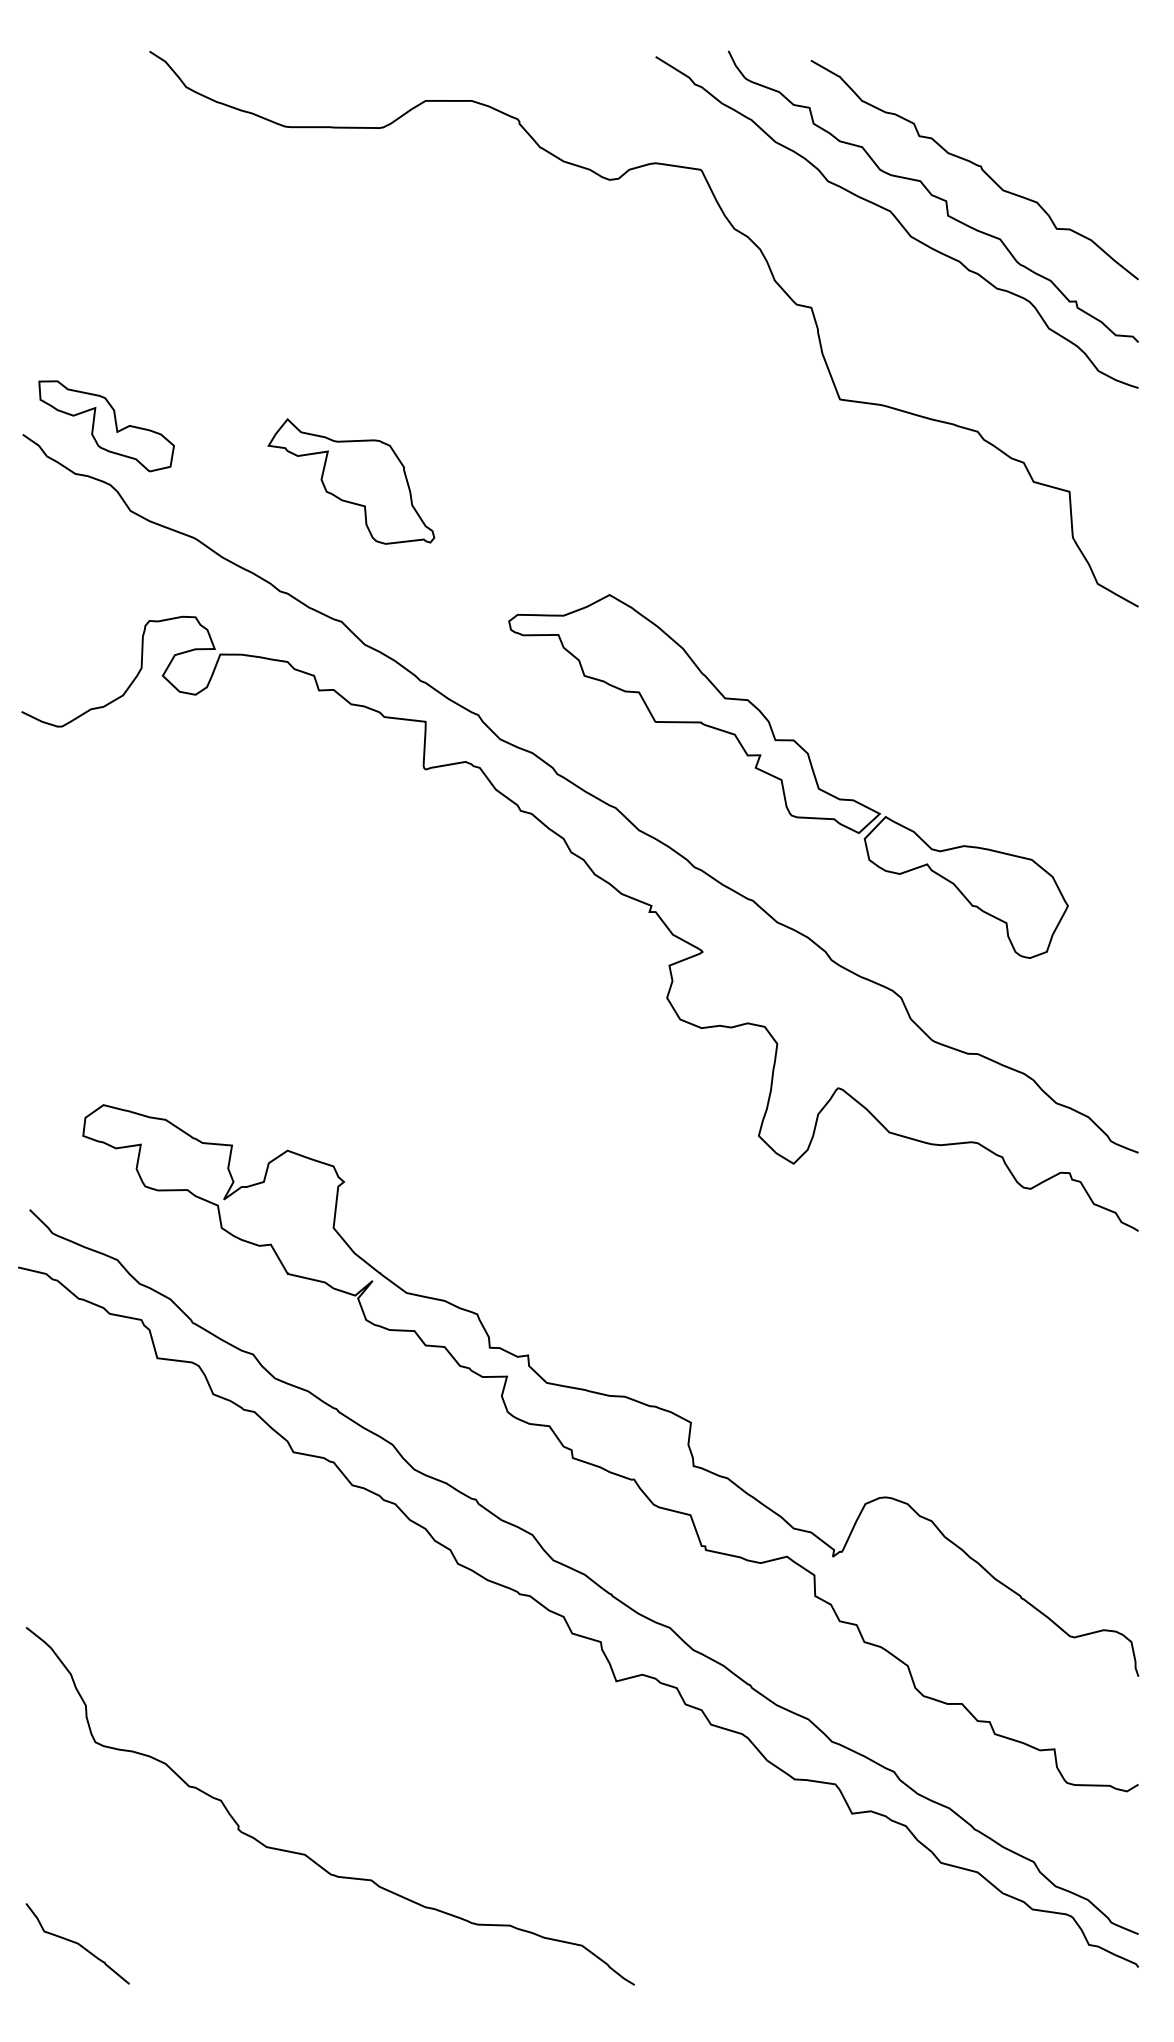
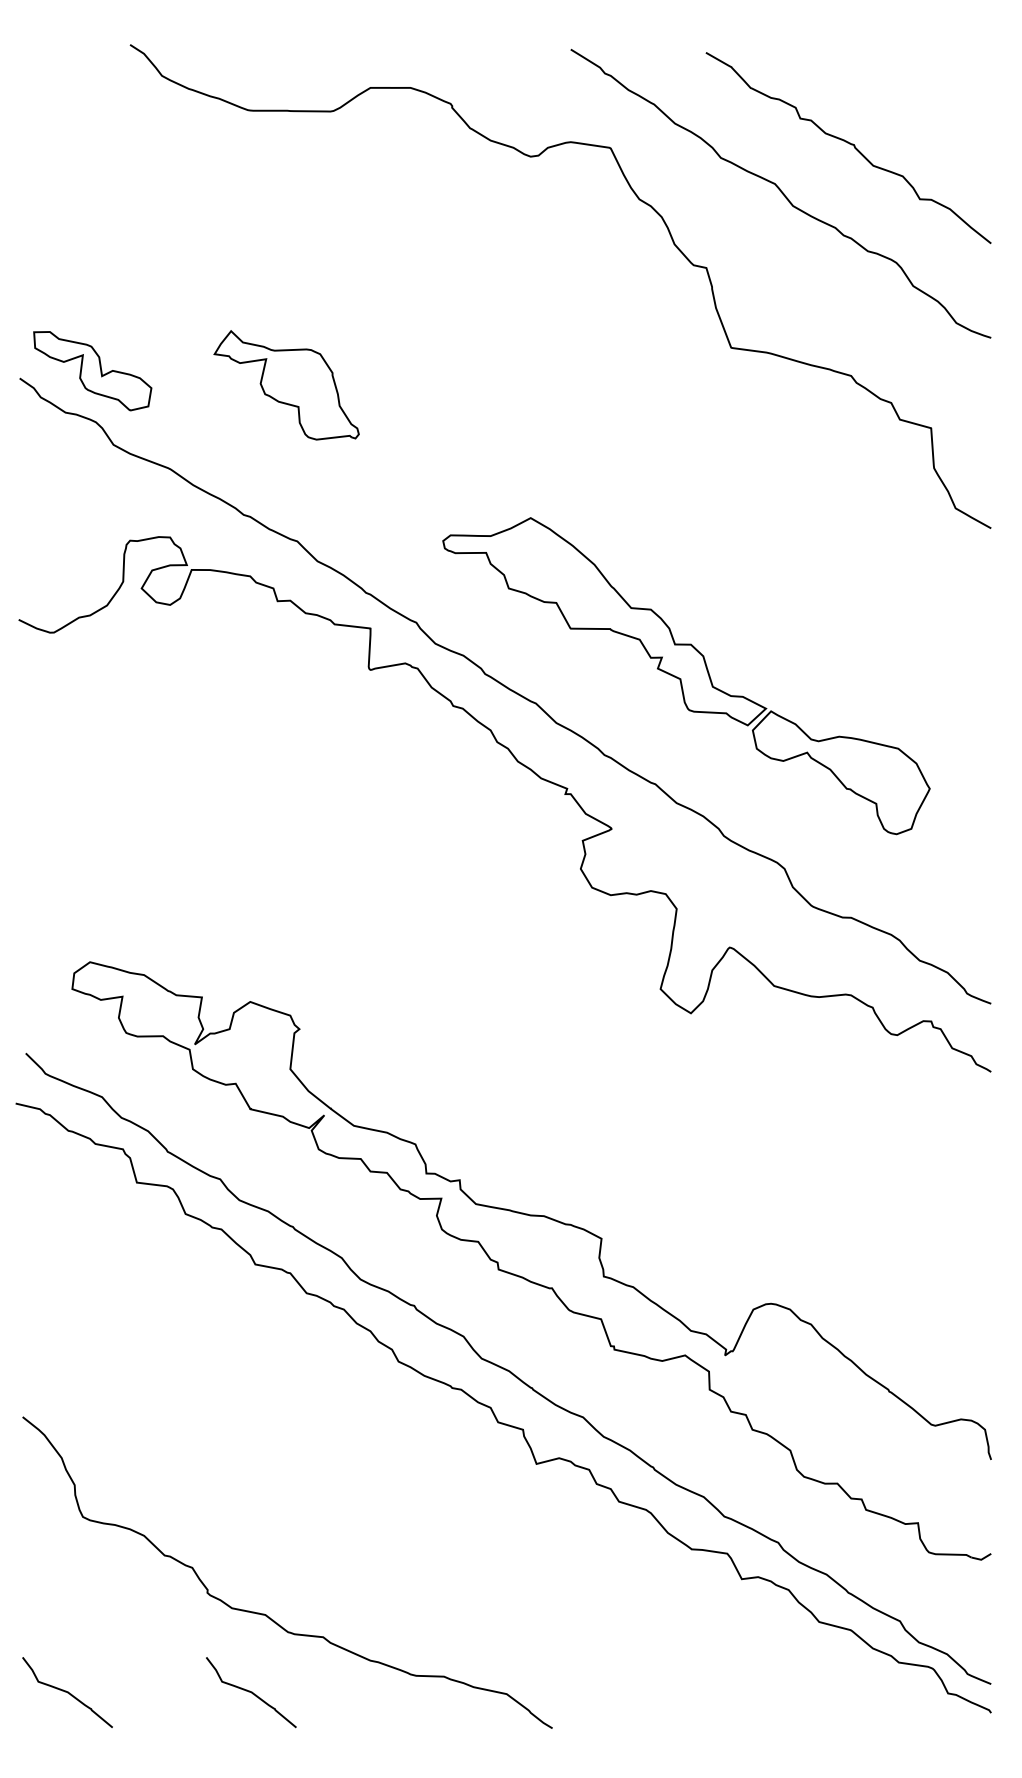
curve: (932, 196) -> (811, 171), removed
part: (351, 481) -> (286, 385), moved
curve: (288, 1943) -> (251, 1692), added

